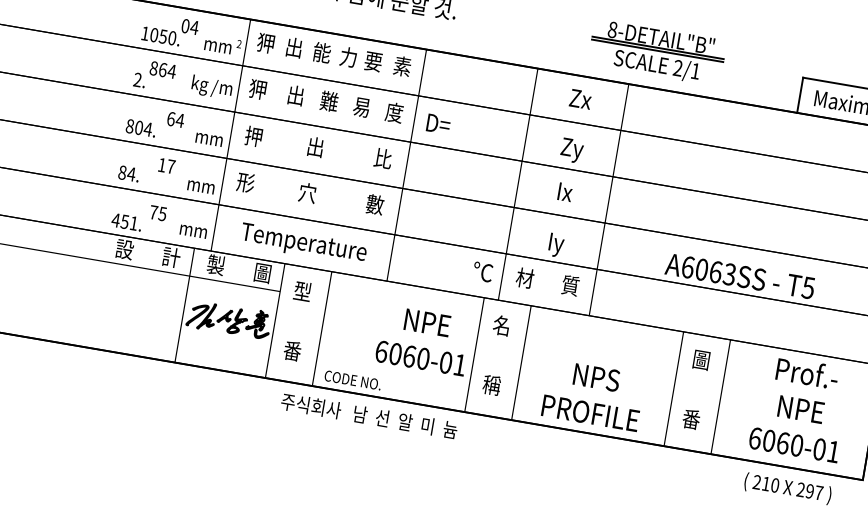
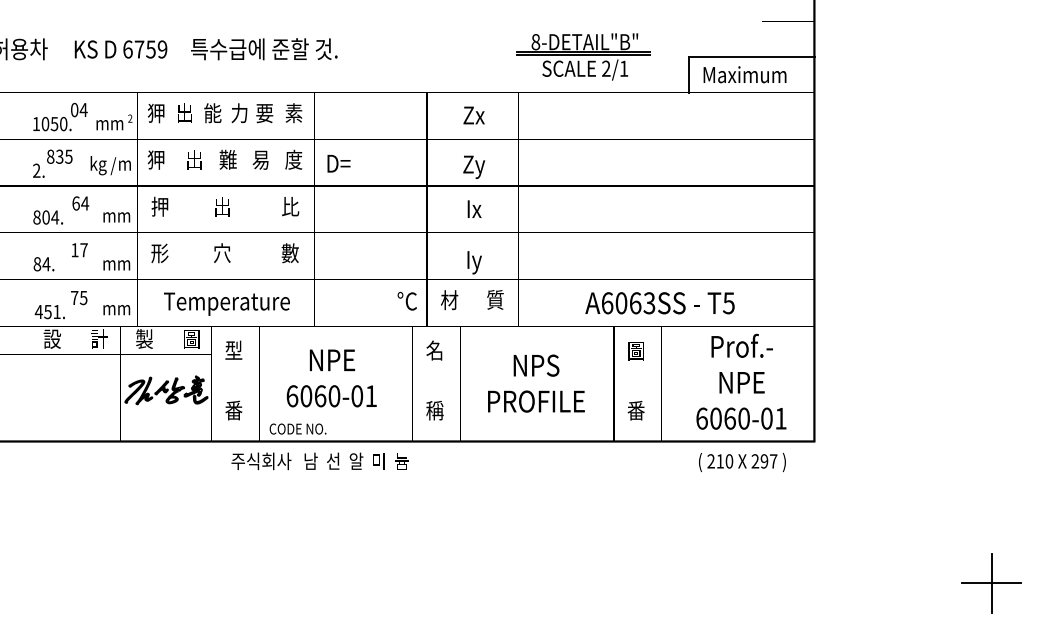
part: (657, 52) -> (583, 56), moved
text: (167, 70) -> (64, 156), 864 -> 835
text: (739, 276) -> (659, 303), moved
text: (423, 340) -> (331, 378), moved
text: (593, 395) -> (536, 383), moved

